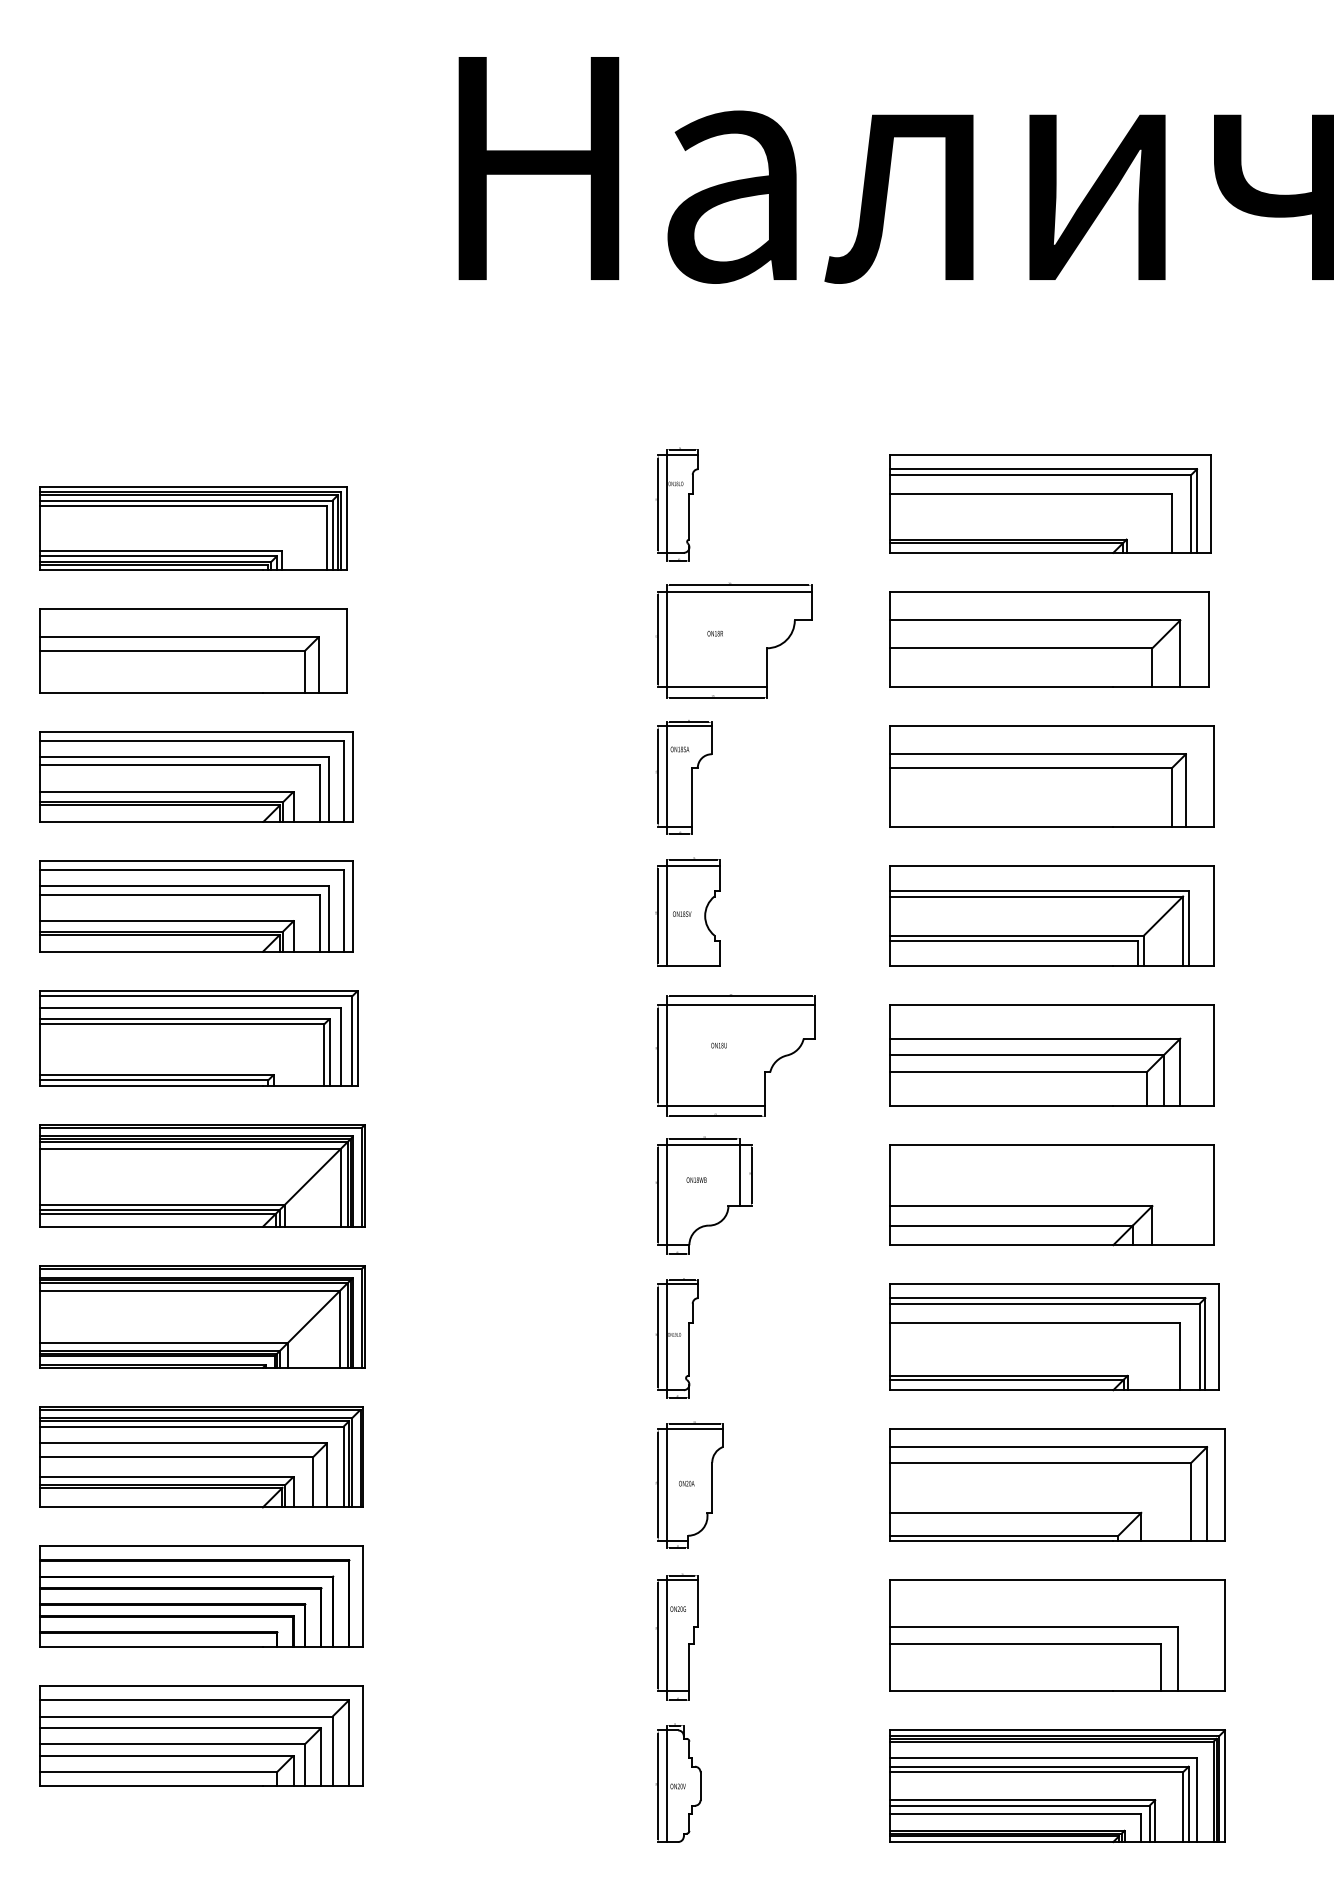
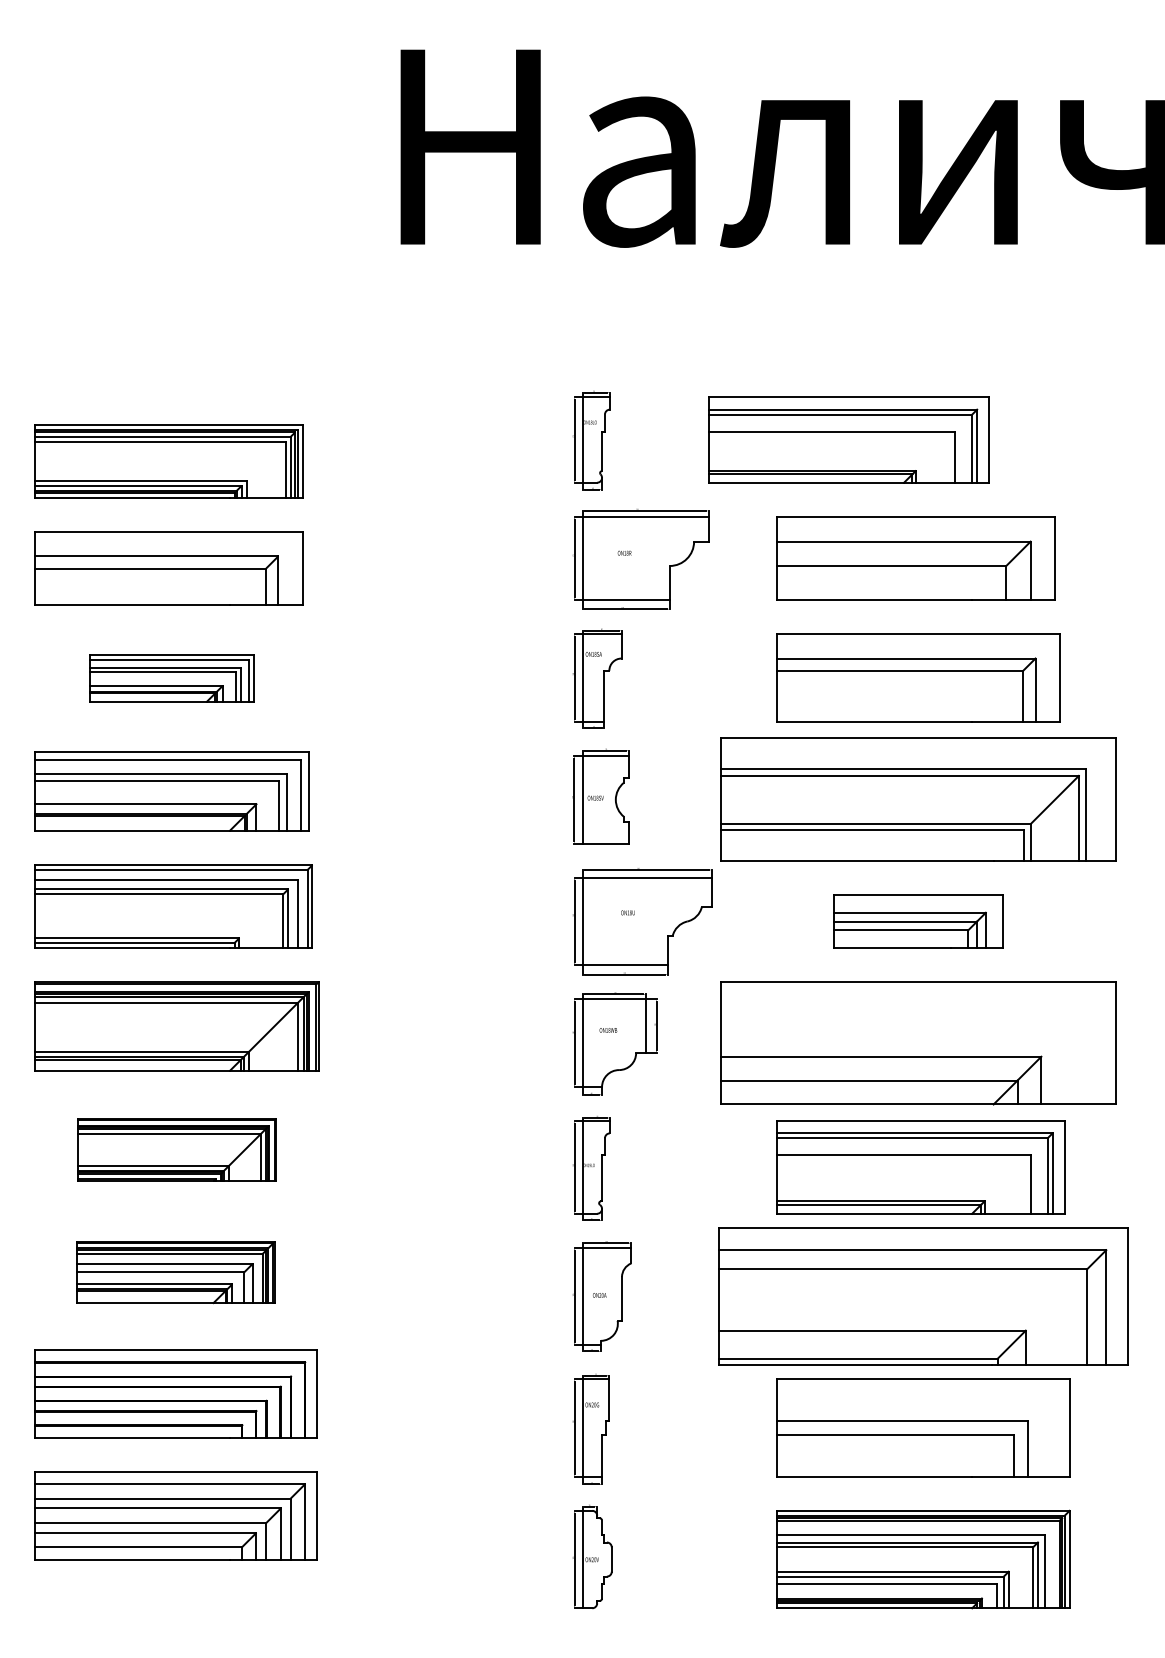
part: (1050, 503) -> (849, 439), moved
part: (196, 776) -> (171, 677), size x0.6
part: (1051, 915) -> (918, 799), size x1.4
part: (1051, 1055) -> (918, 921), size x0.6
part: (1051, 1195) -> (918, 1043), size x1.4
part: (202, 1316) -> (176, 1149), size x0.7
part: (201, 1457) -> (176, 1272), size x0.7
part: (1057, 1484) -> (923, 1296), size x1.4

